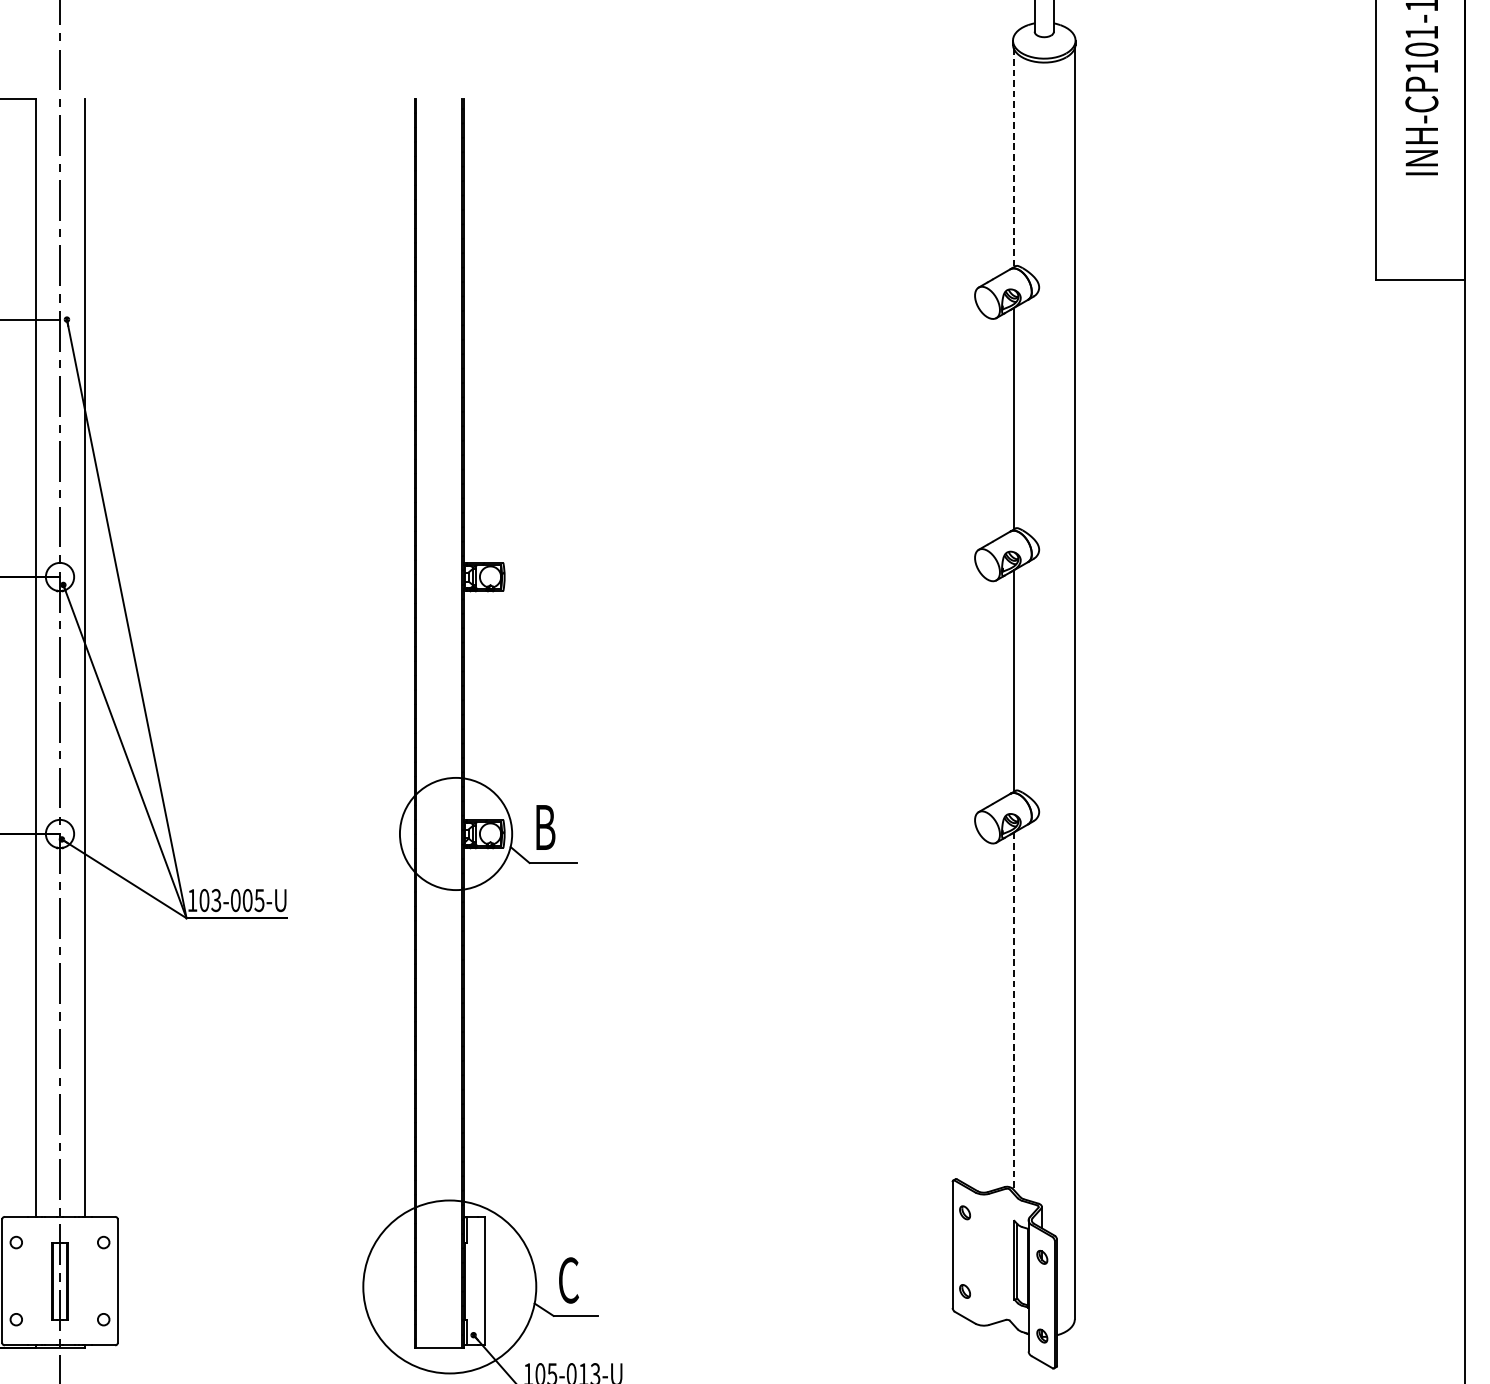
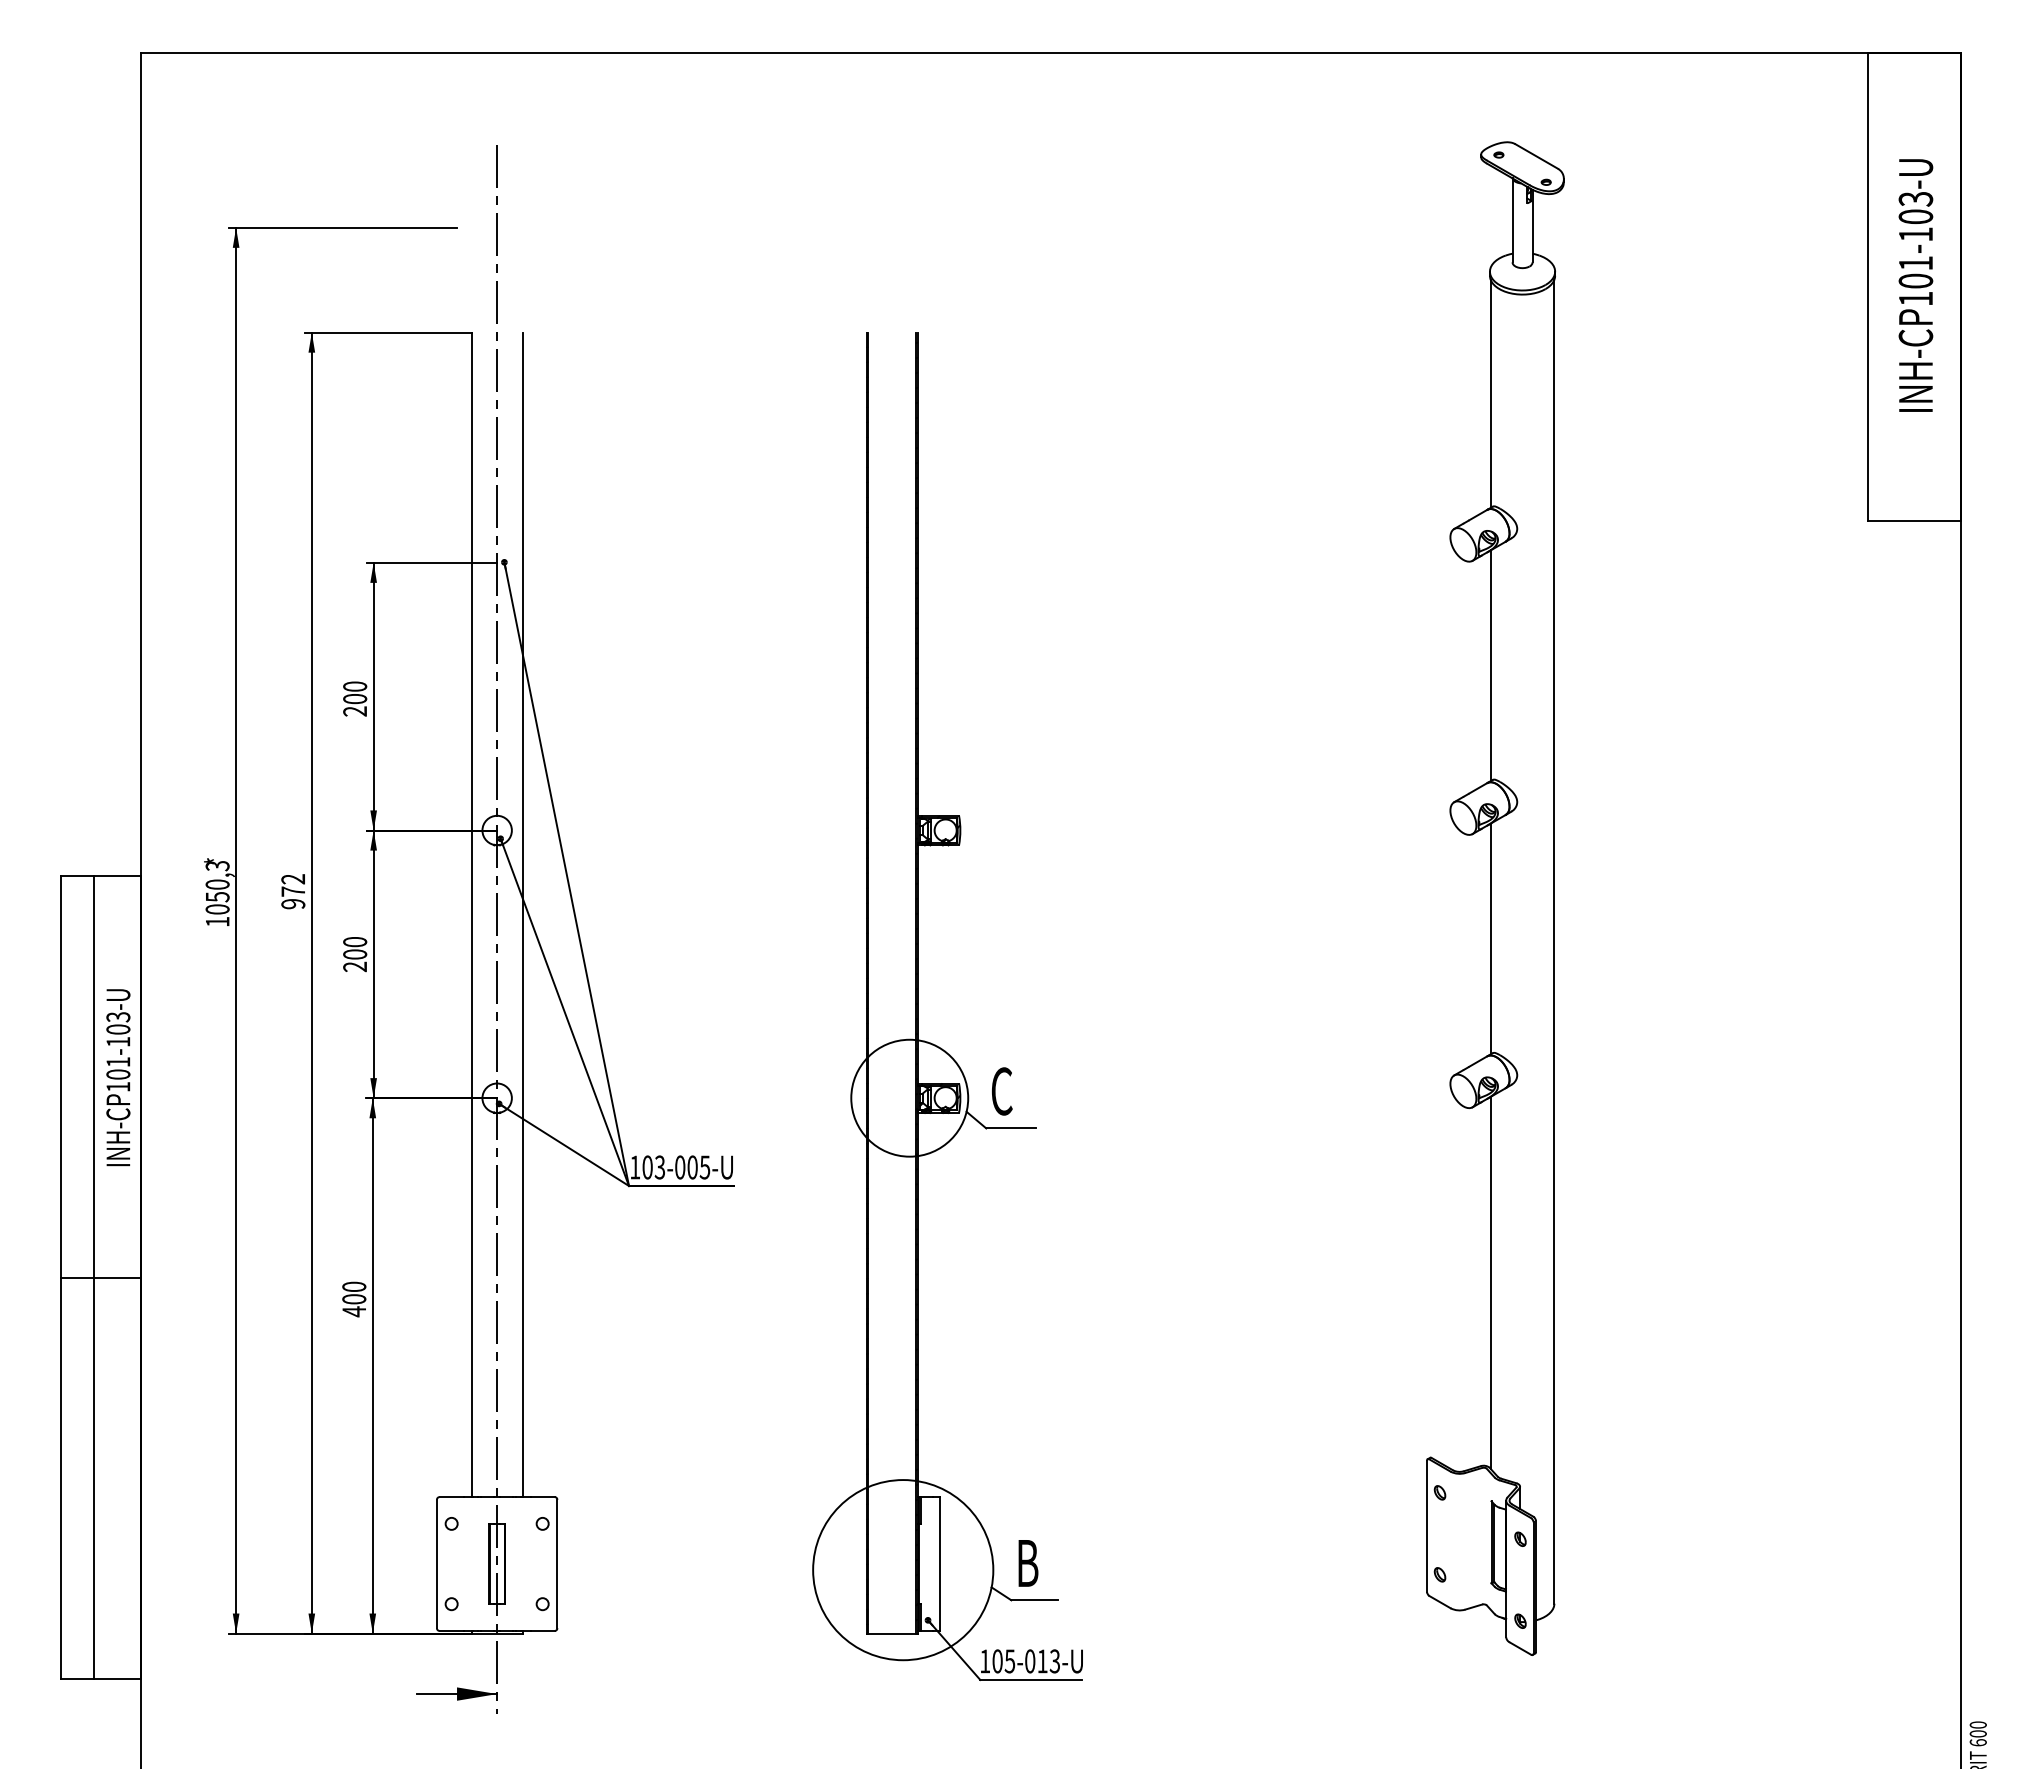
line: (1013, 158) -> (1490, 394), dashed -> solid
text: (545, 827) -> (1002, 1091), B -> C
line: (1013, 1010) -> (1490, 1282), dashed -> solid
text: (569, 1280) -> (1027, 1563), C -> B

